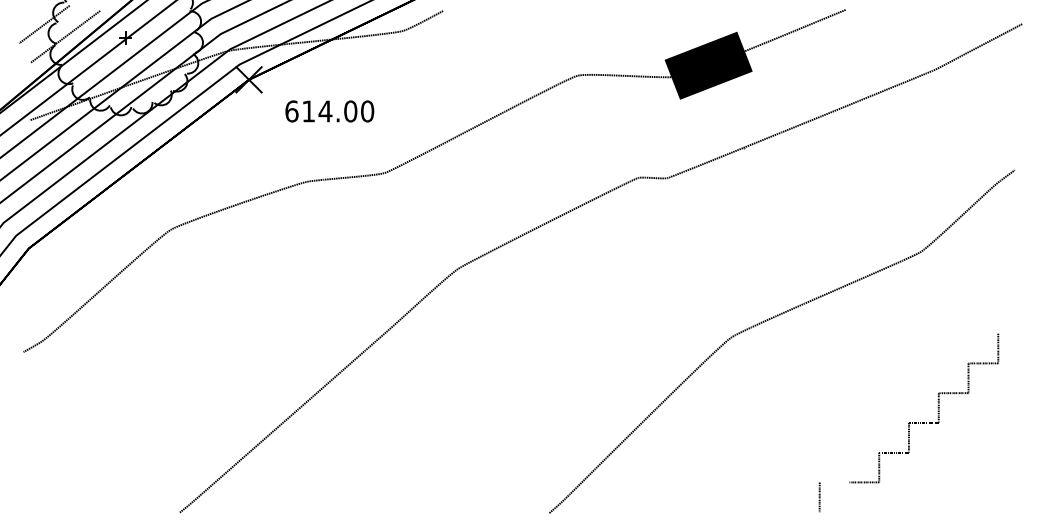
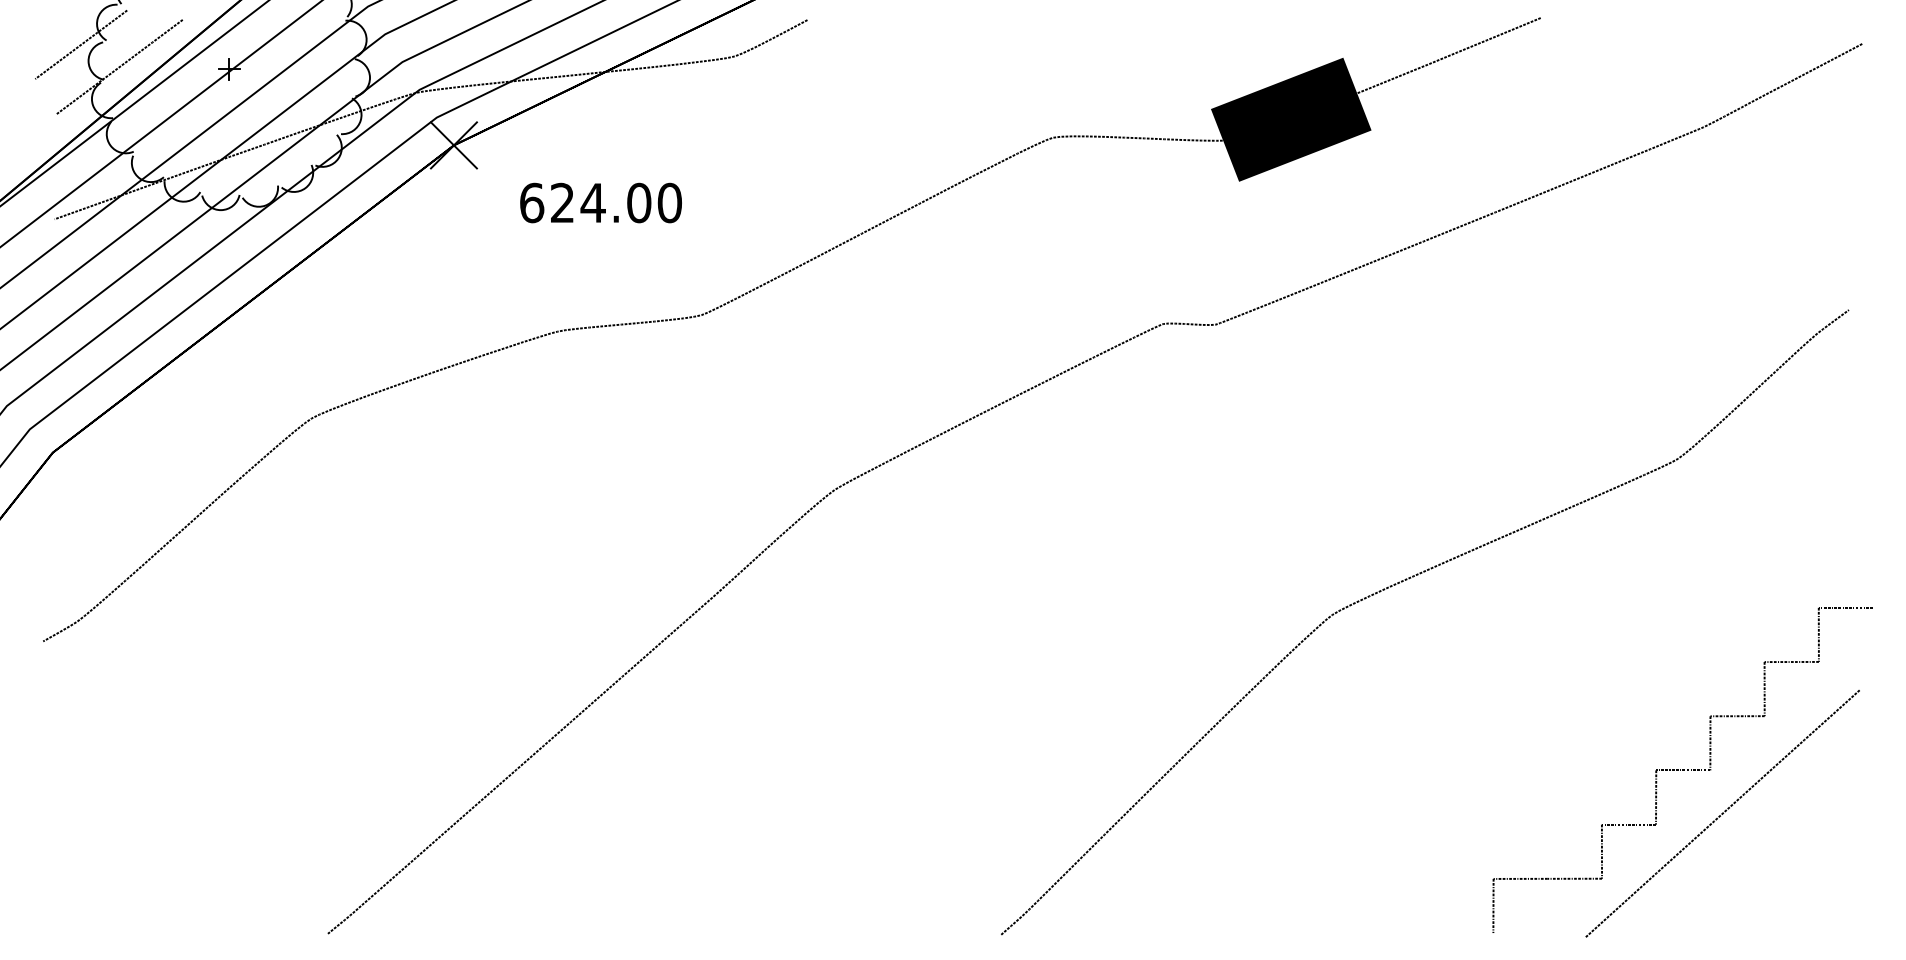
text: (308, 111) -> (562, 203), 614.00 -> 624.00
line: (1012, 333) -> (1844, 607), added
line: (945, 446) -> (1722, 813), added
line: (834, 482) -> (1520, 878), added

